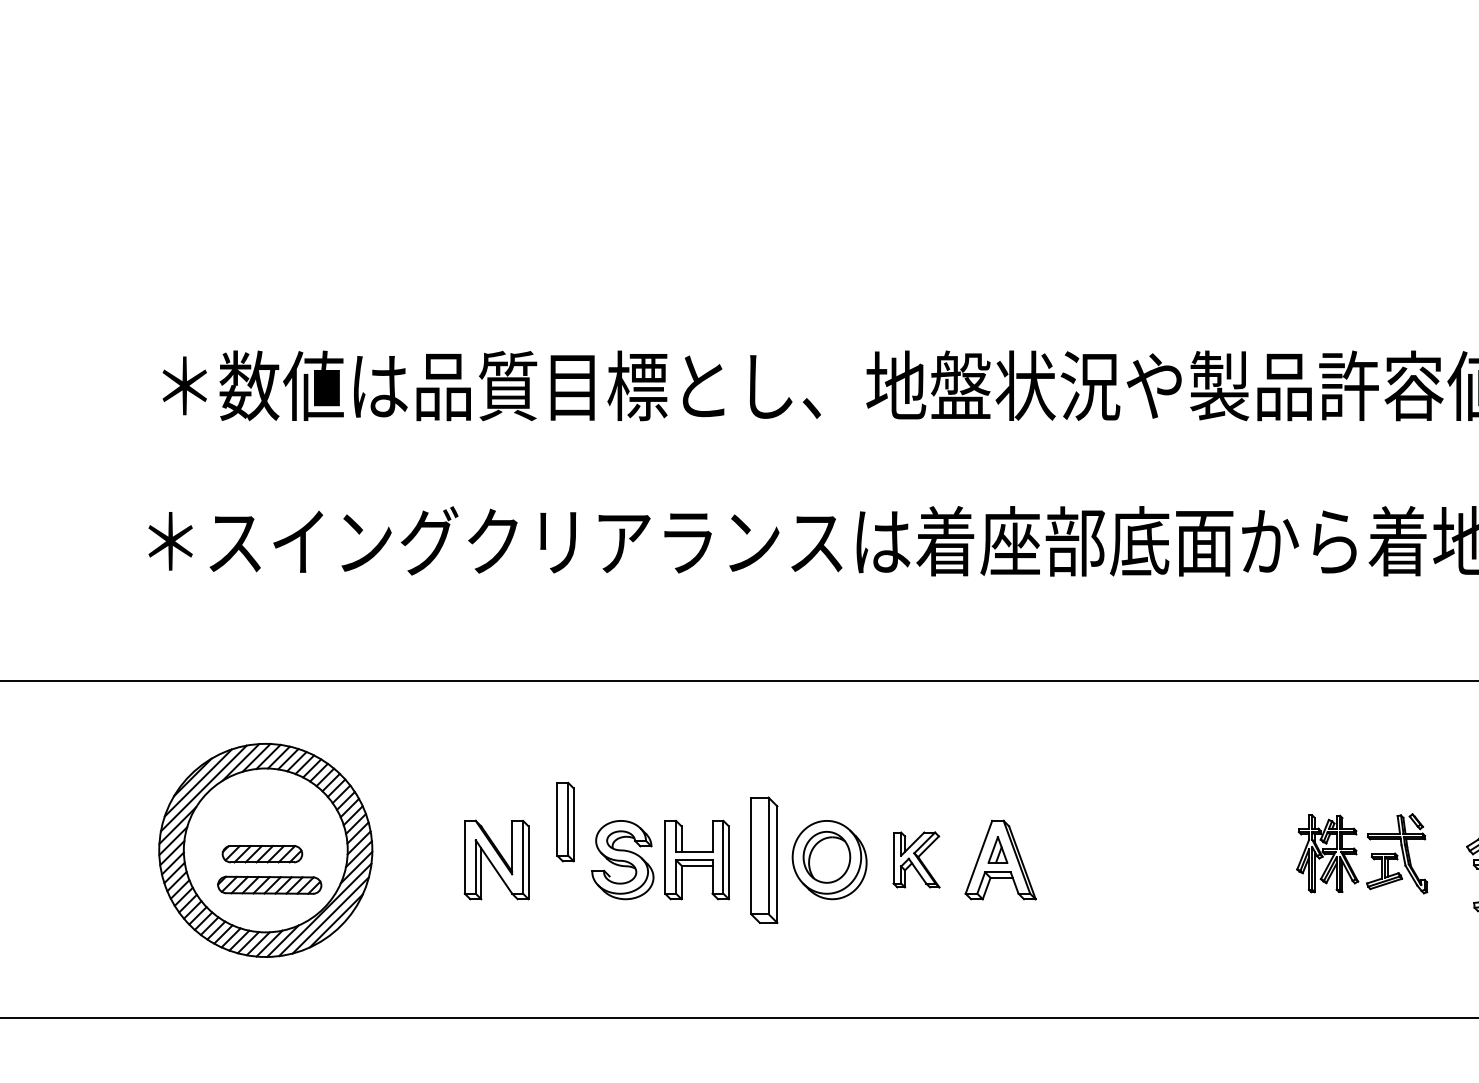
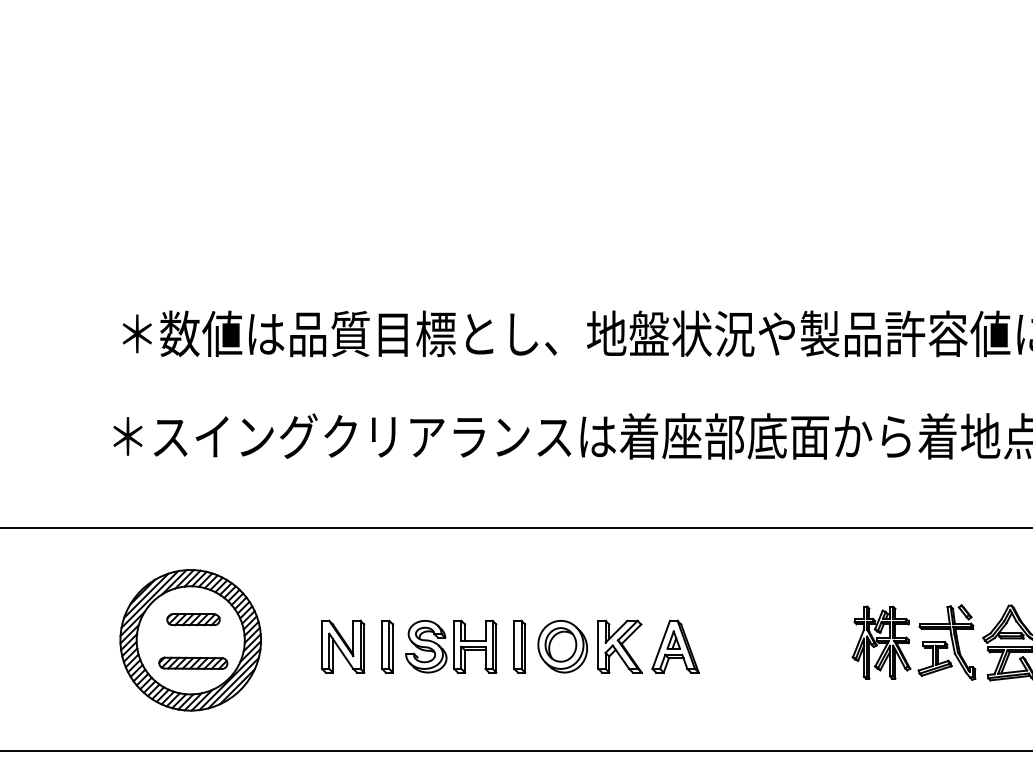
part: (565, 821) -> (387, 646), moved
part: (262, 853) -> (193, 619), moved
part: (1361, 853) -> (913, 642), size x1.43
part: (764, 859) -> (519, 646), size x0.62
part: (915, 859) -> (619, 646), size x1.43

